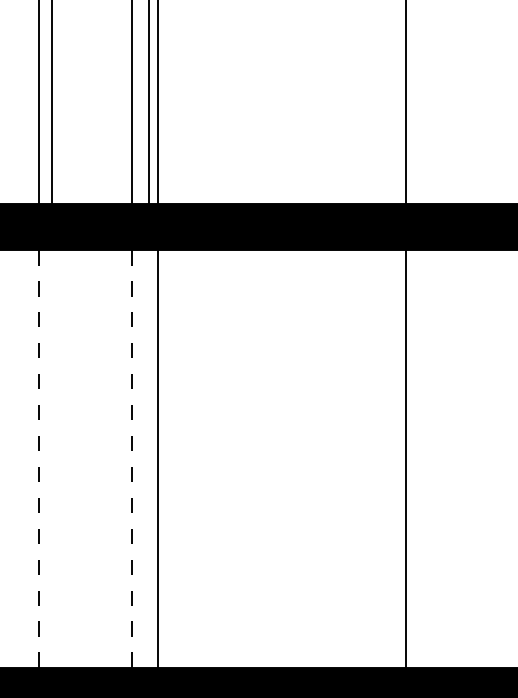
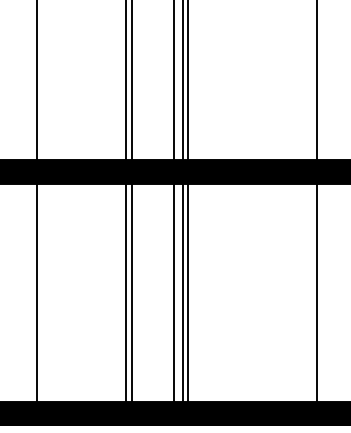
line: (38, 458) -> (125, 292), dashed -> solid
line: (52, 458) -> (132, 292), added
line: (132, 458) -> (174, 292), dashed -> solid
line: (149, 458) -> (183, 292), added

